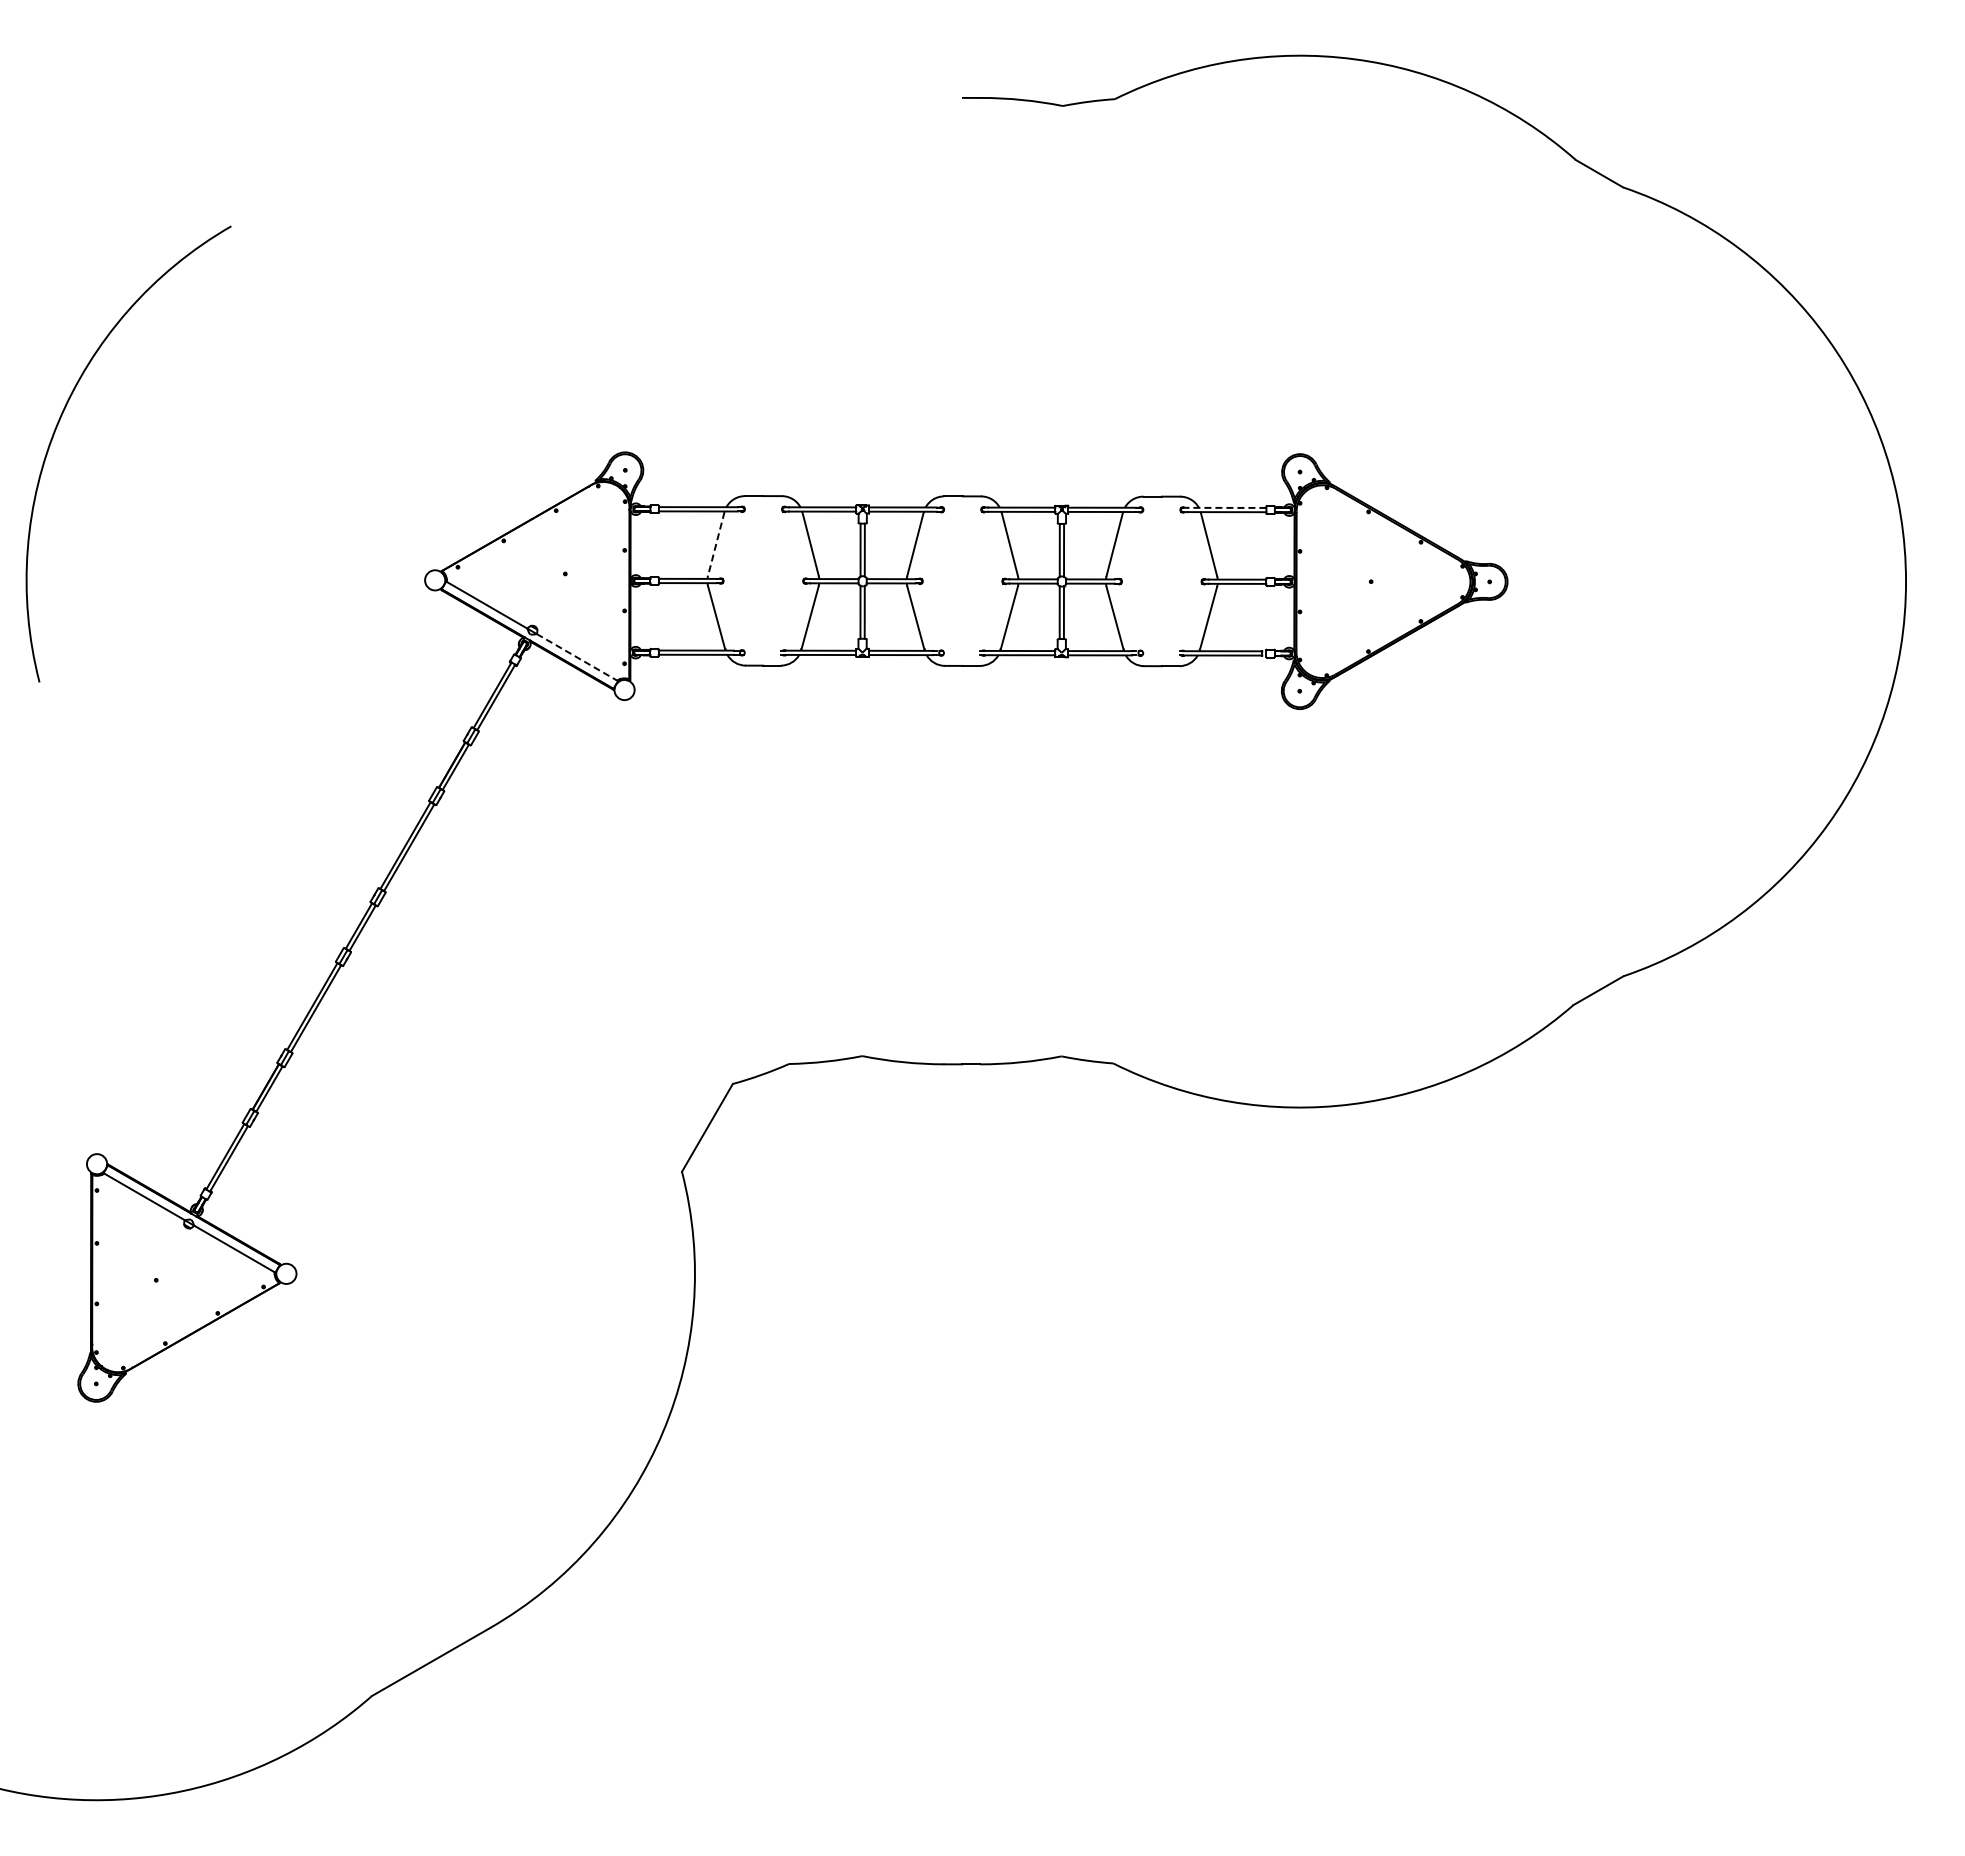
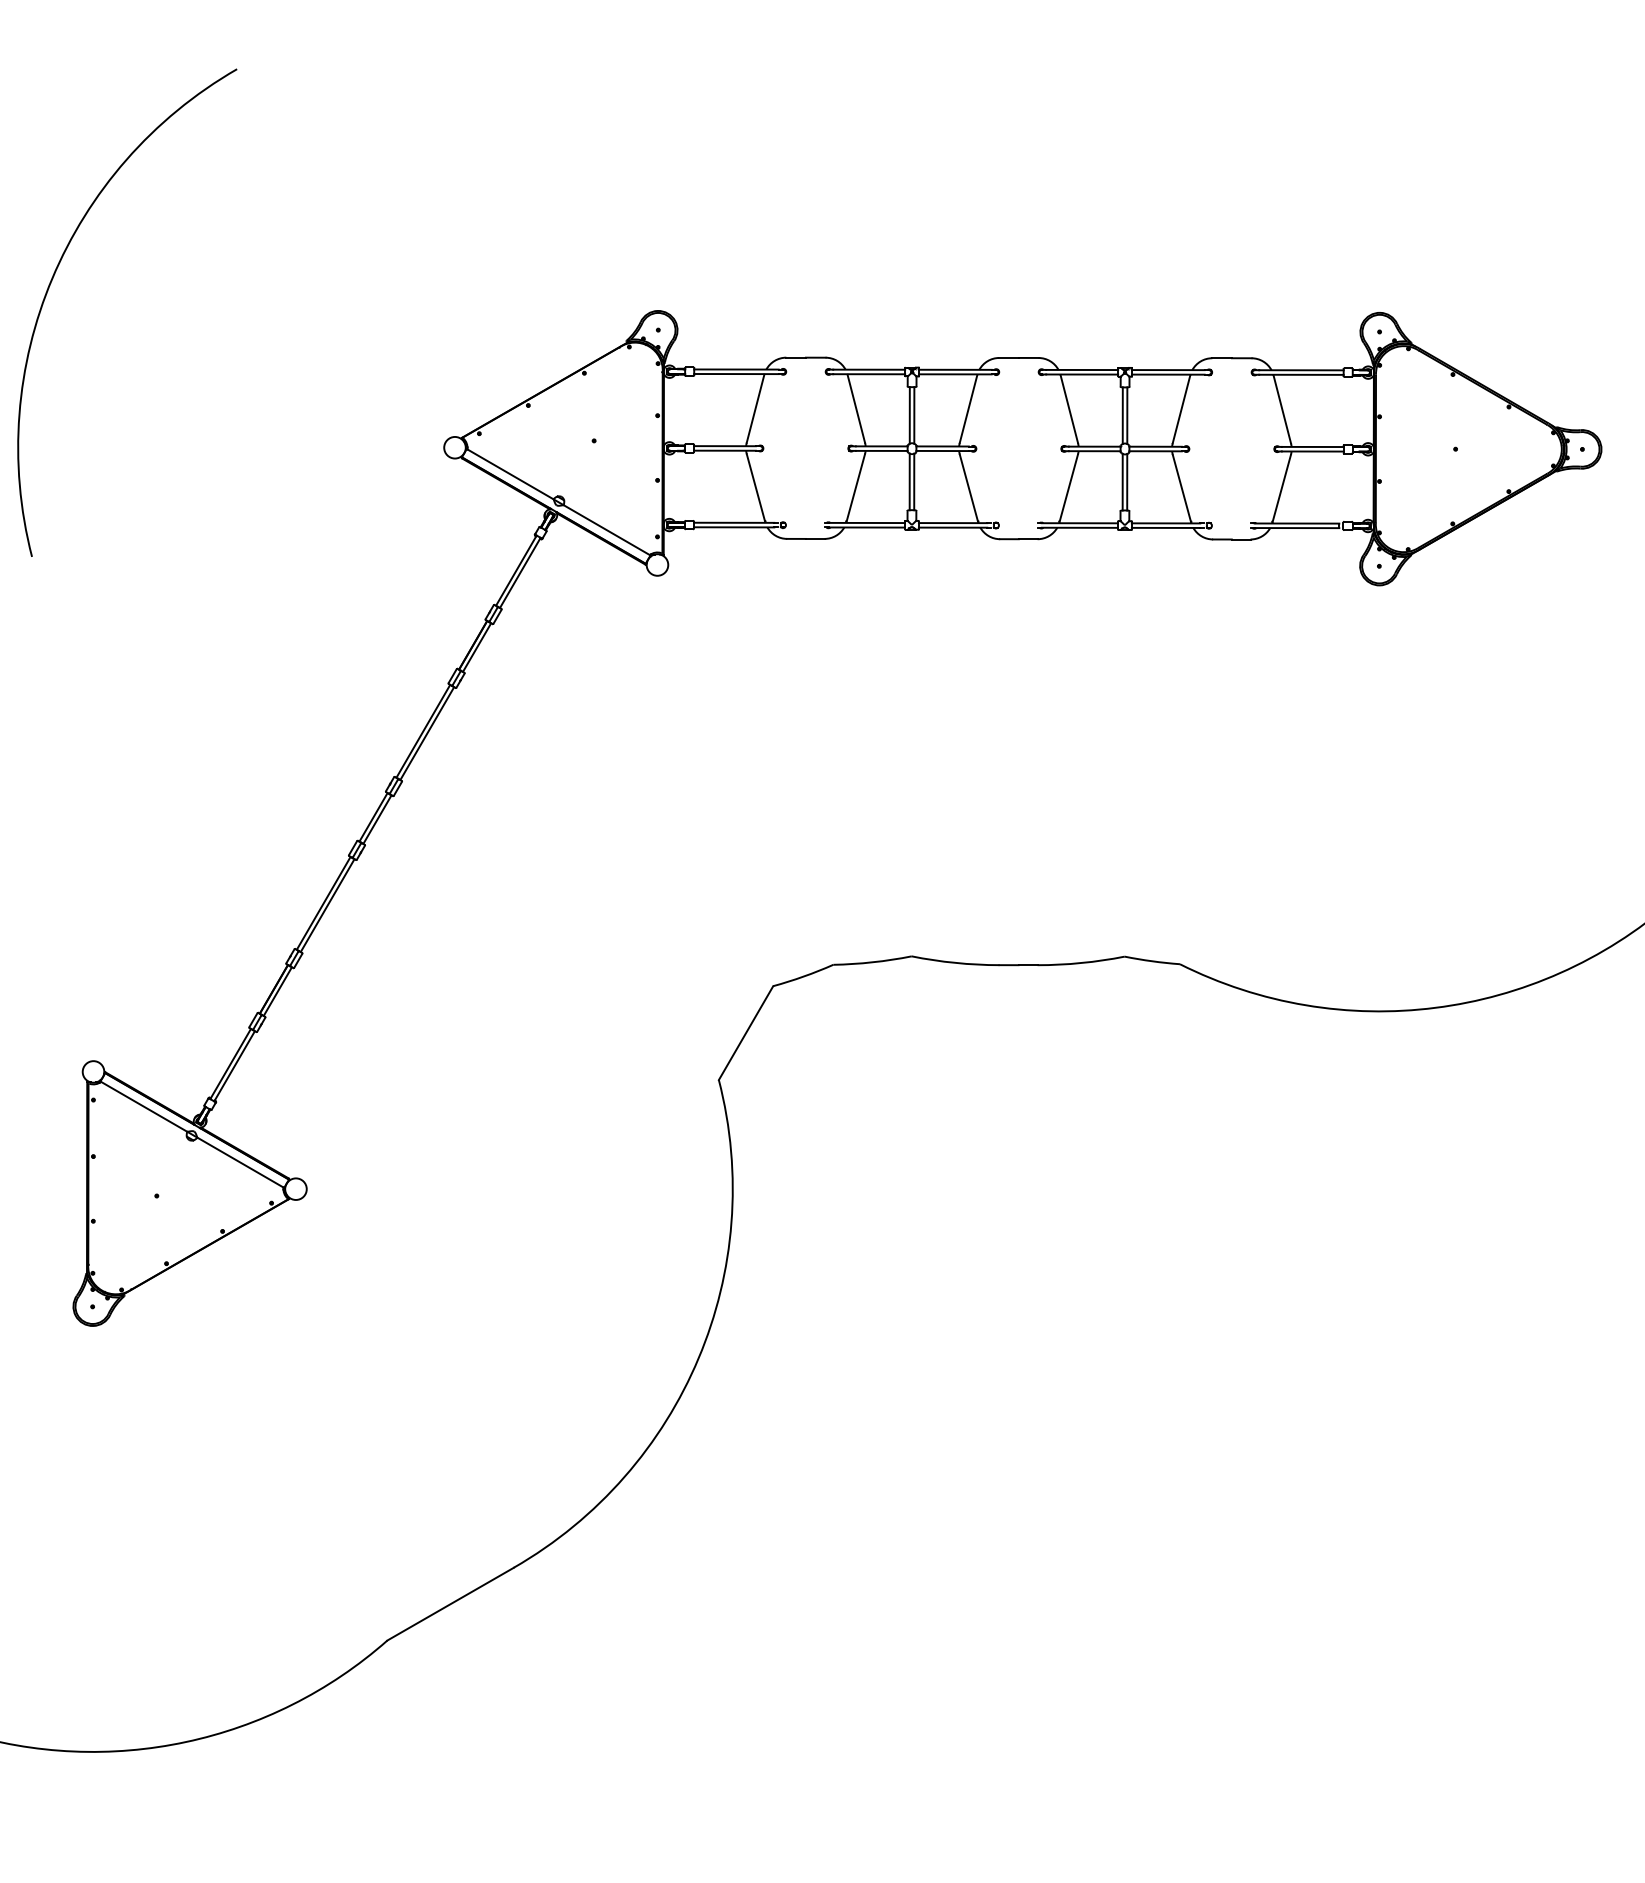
line: (1226, 507) -> (1301, 369), dashed -> solid
line: (716, 543) -> (755, 408), dashed -> solid
line: (577, 657) -> (607, 530), dashed -> solid

